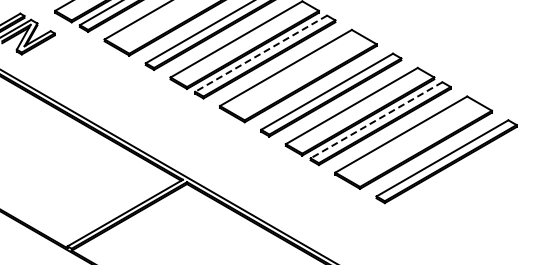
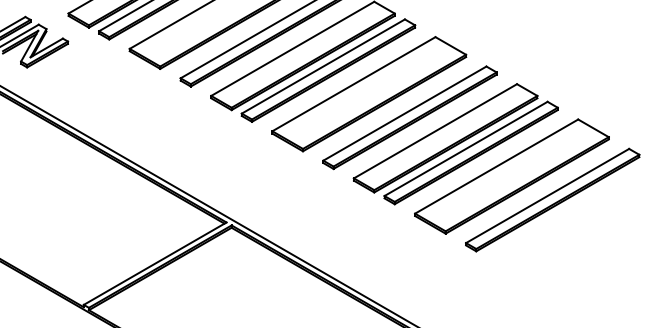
line: (260, 53) -> (322, 66), dashed -> solid
line: (376, 120) -> (465, 149), dashed -> solid

